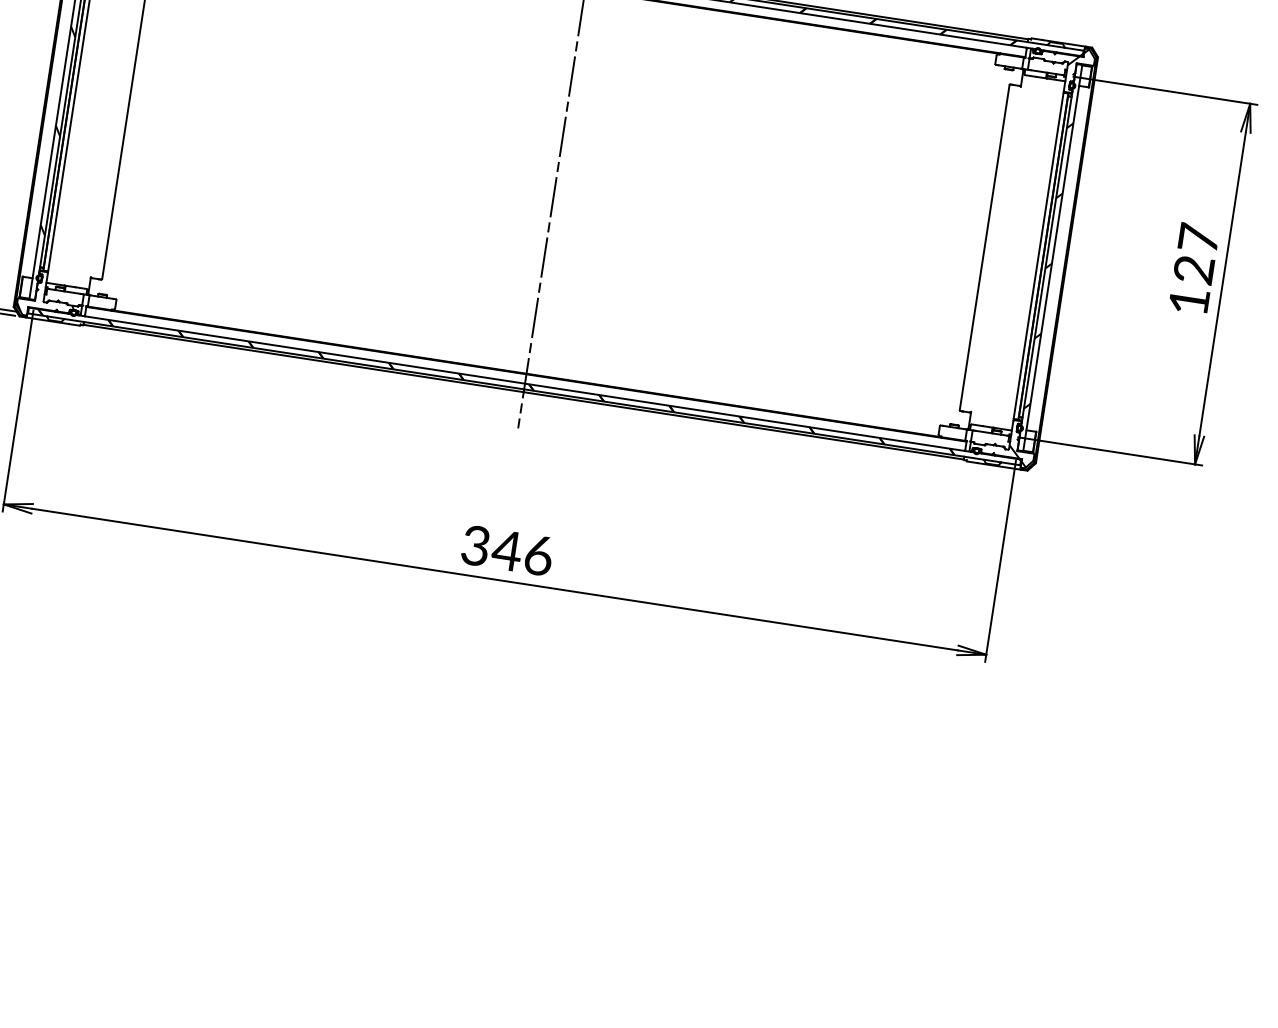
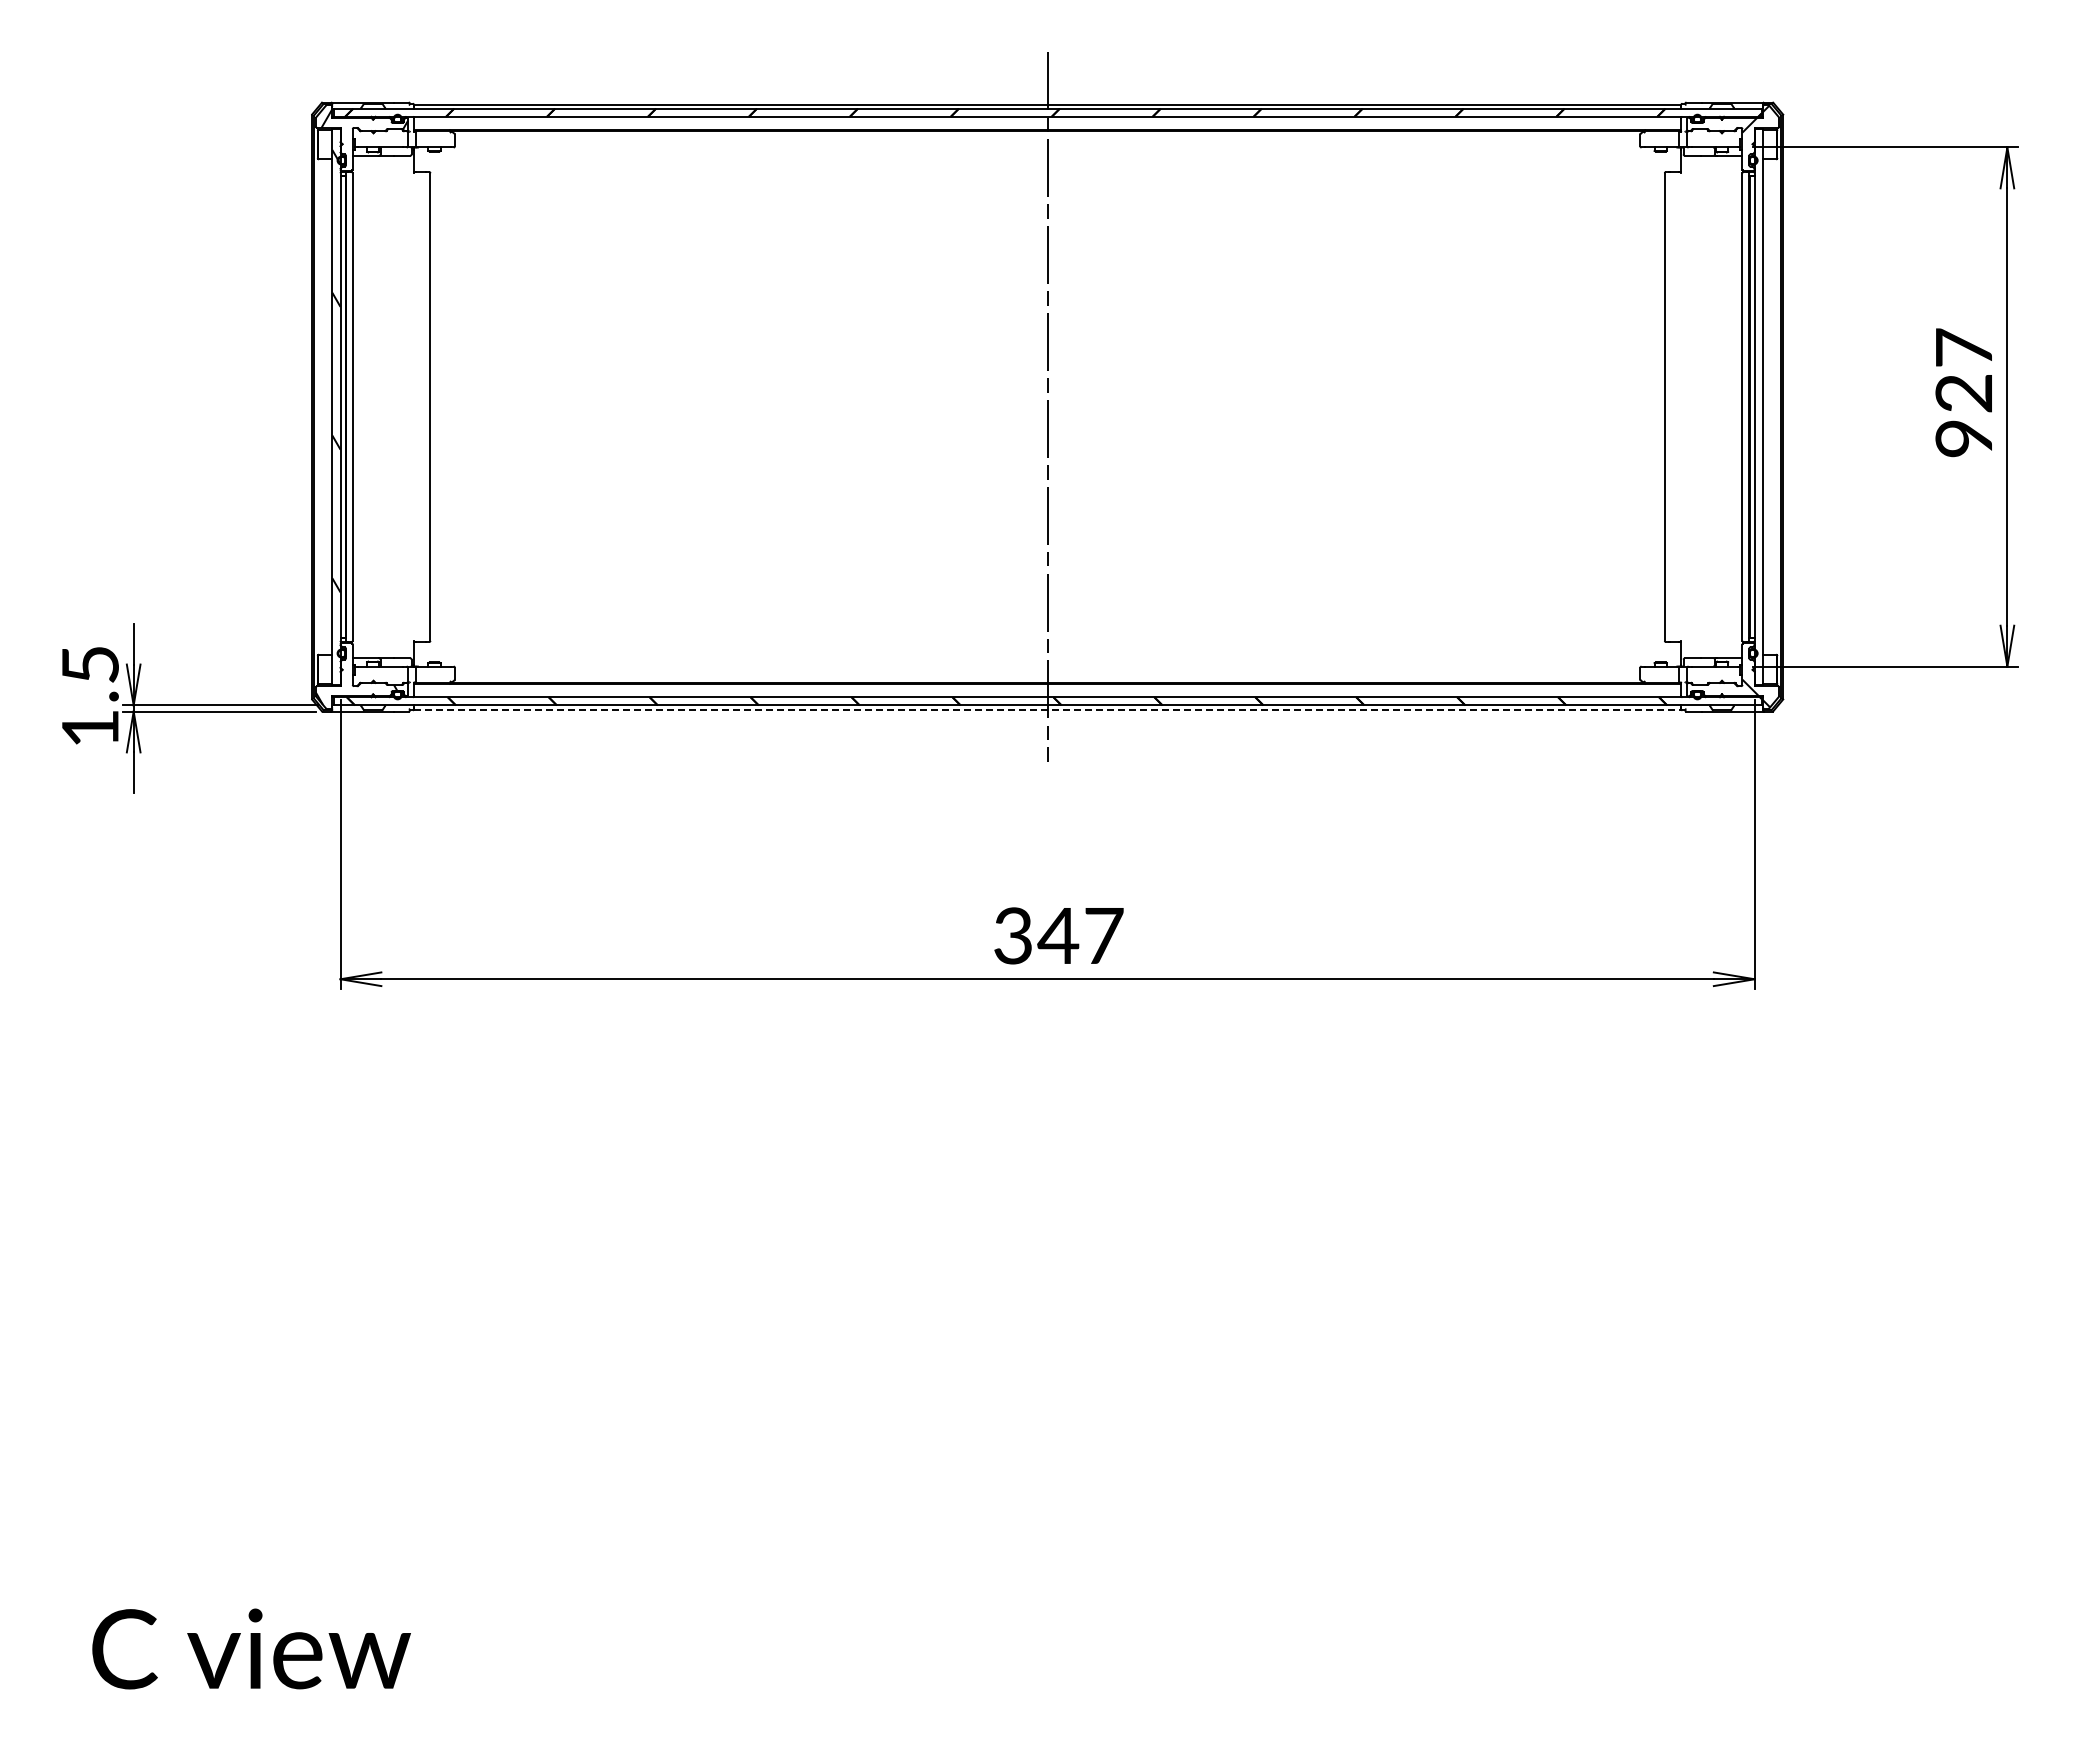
hatch: (1048, 266) -> (1758, 419), removed
text: (1188, 301) -> (1963, 438), 127 -> 927
line: (523, 392) -> (1047, 709), solid -> dashed
text: (539, 555) -> (1104, 936), 346 -> 347

